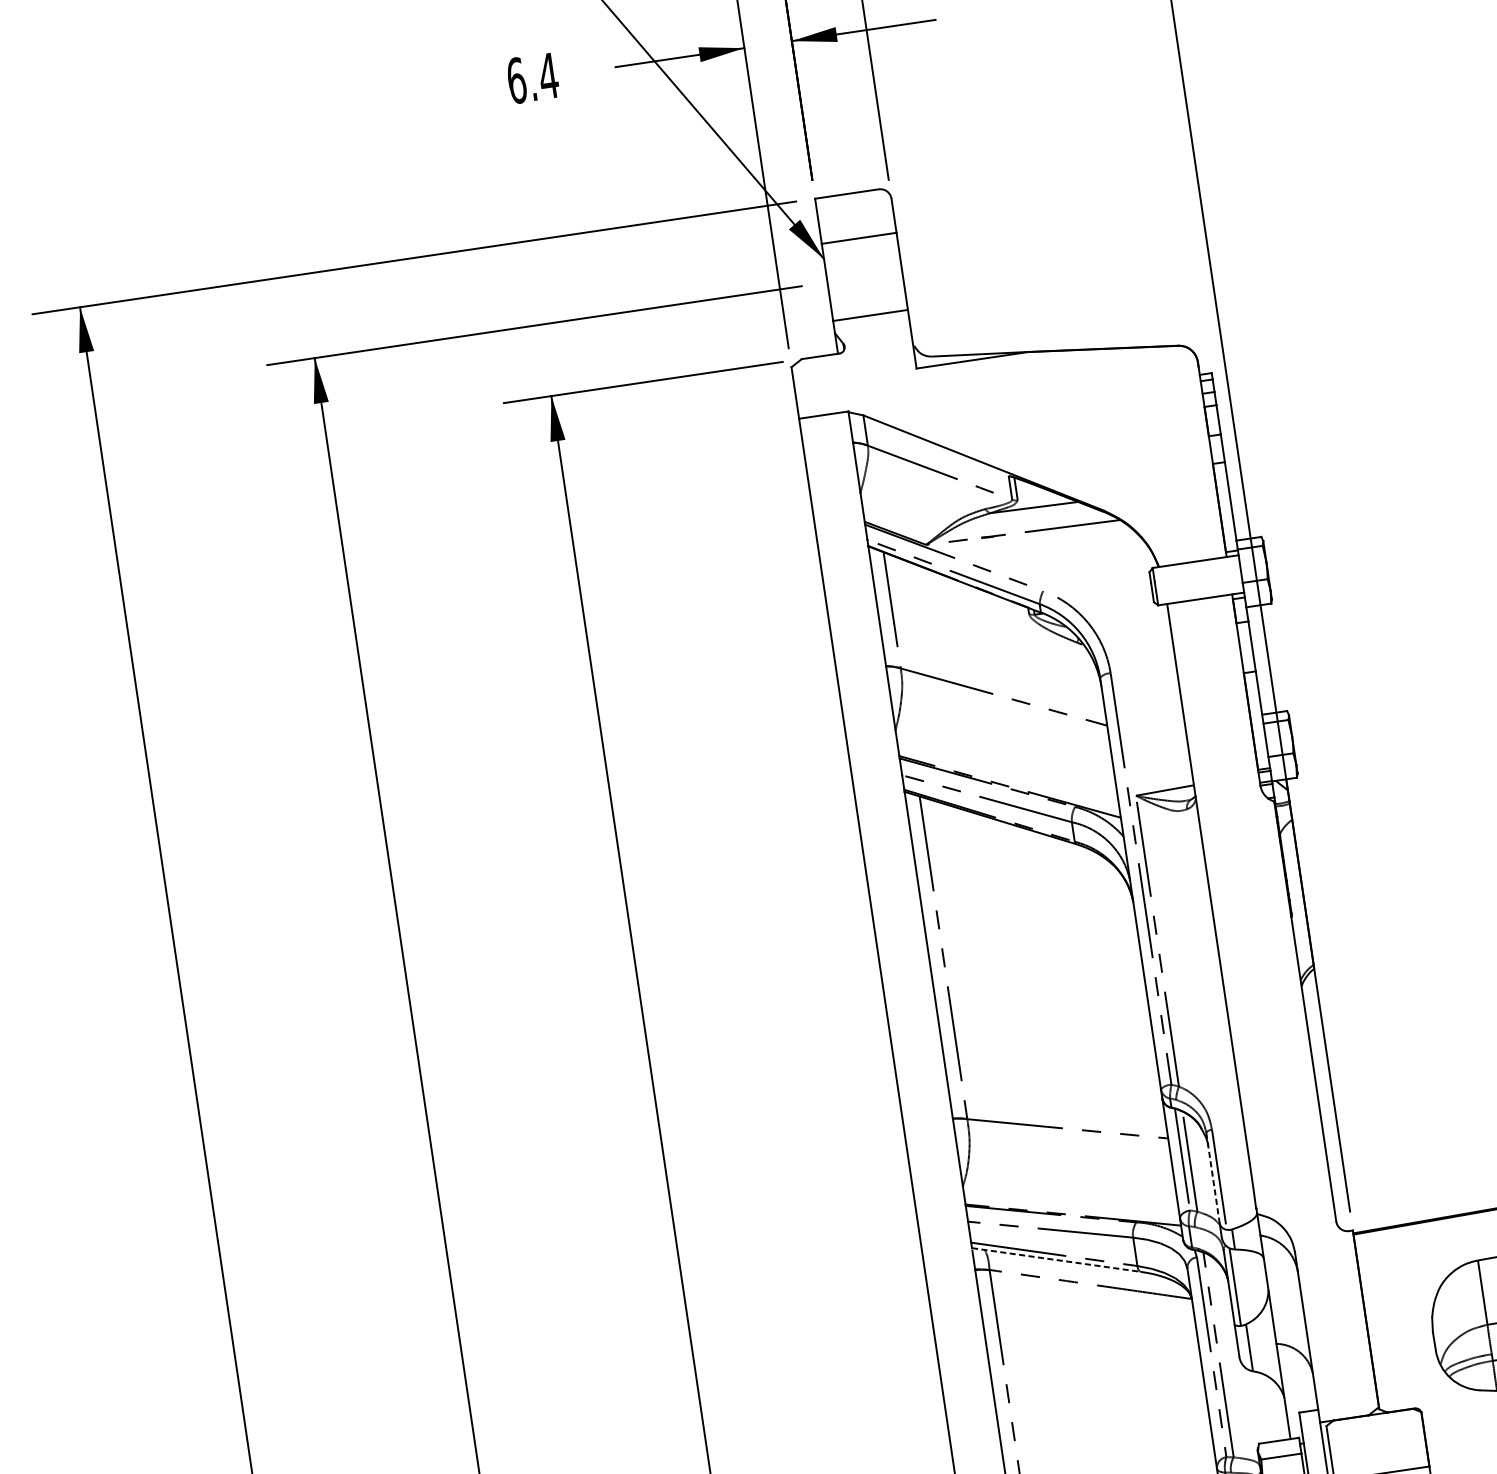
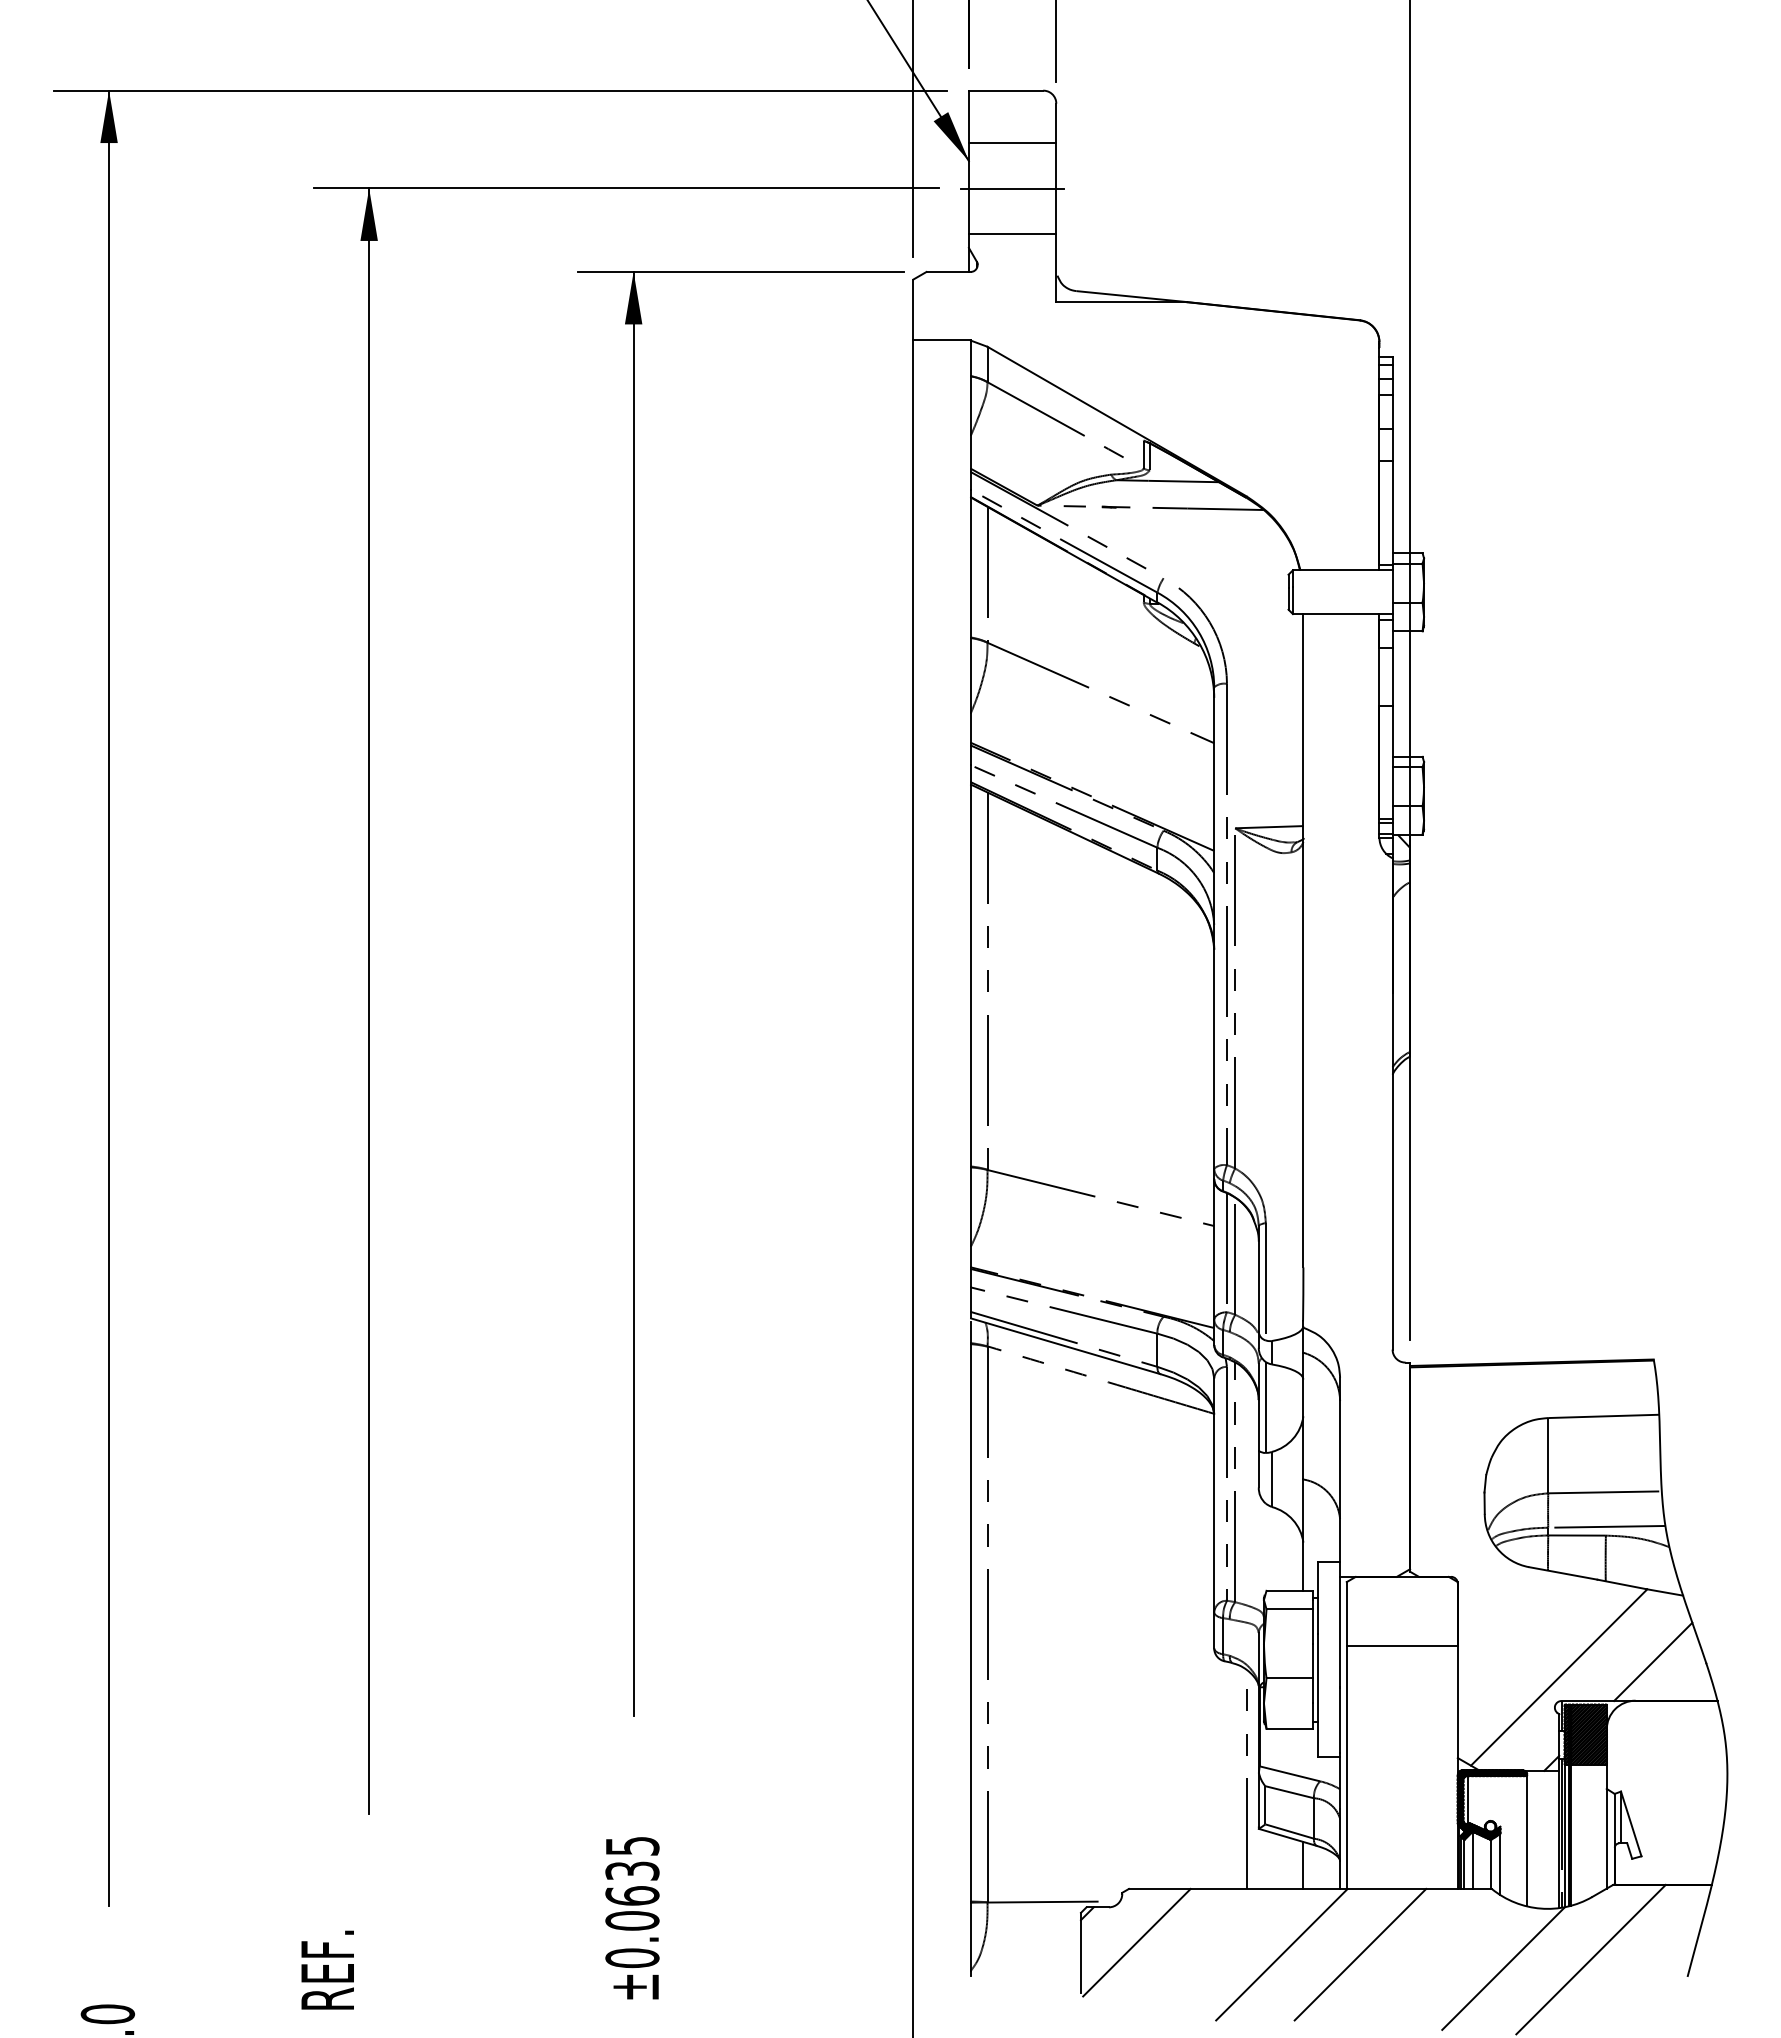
line: (864, 276) -> (1012, 188), added
line: (1212, 1177) -> (1258, 1278), dashed -> solid
line: (1056, 1260) -> (1065, 1346), dashed -> solid

